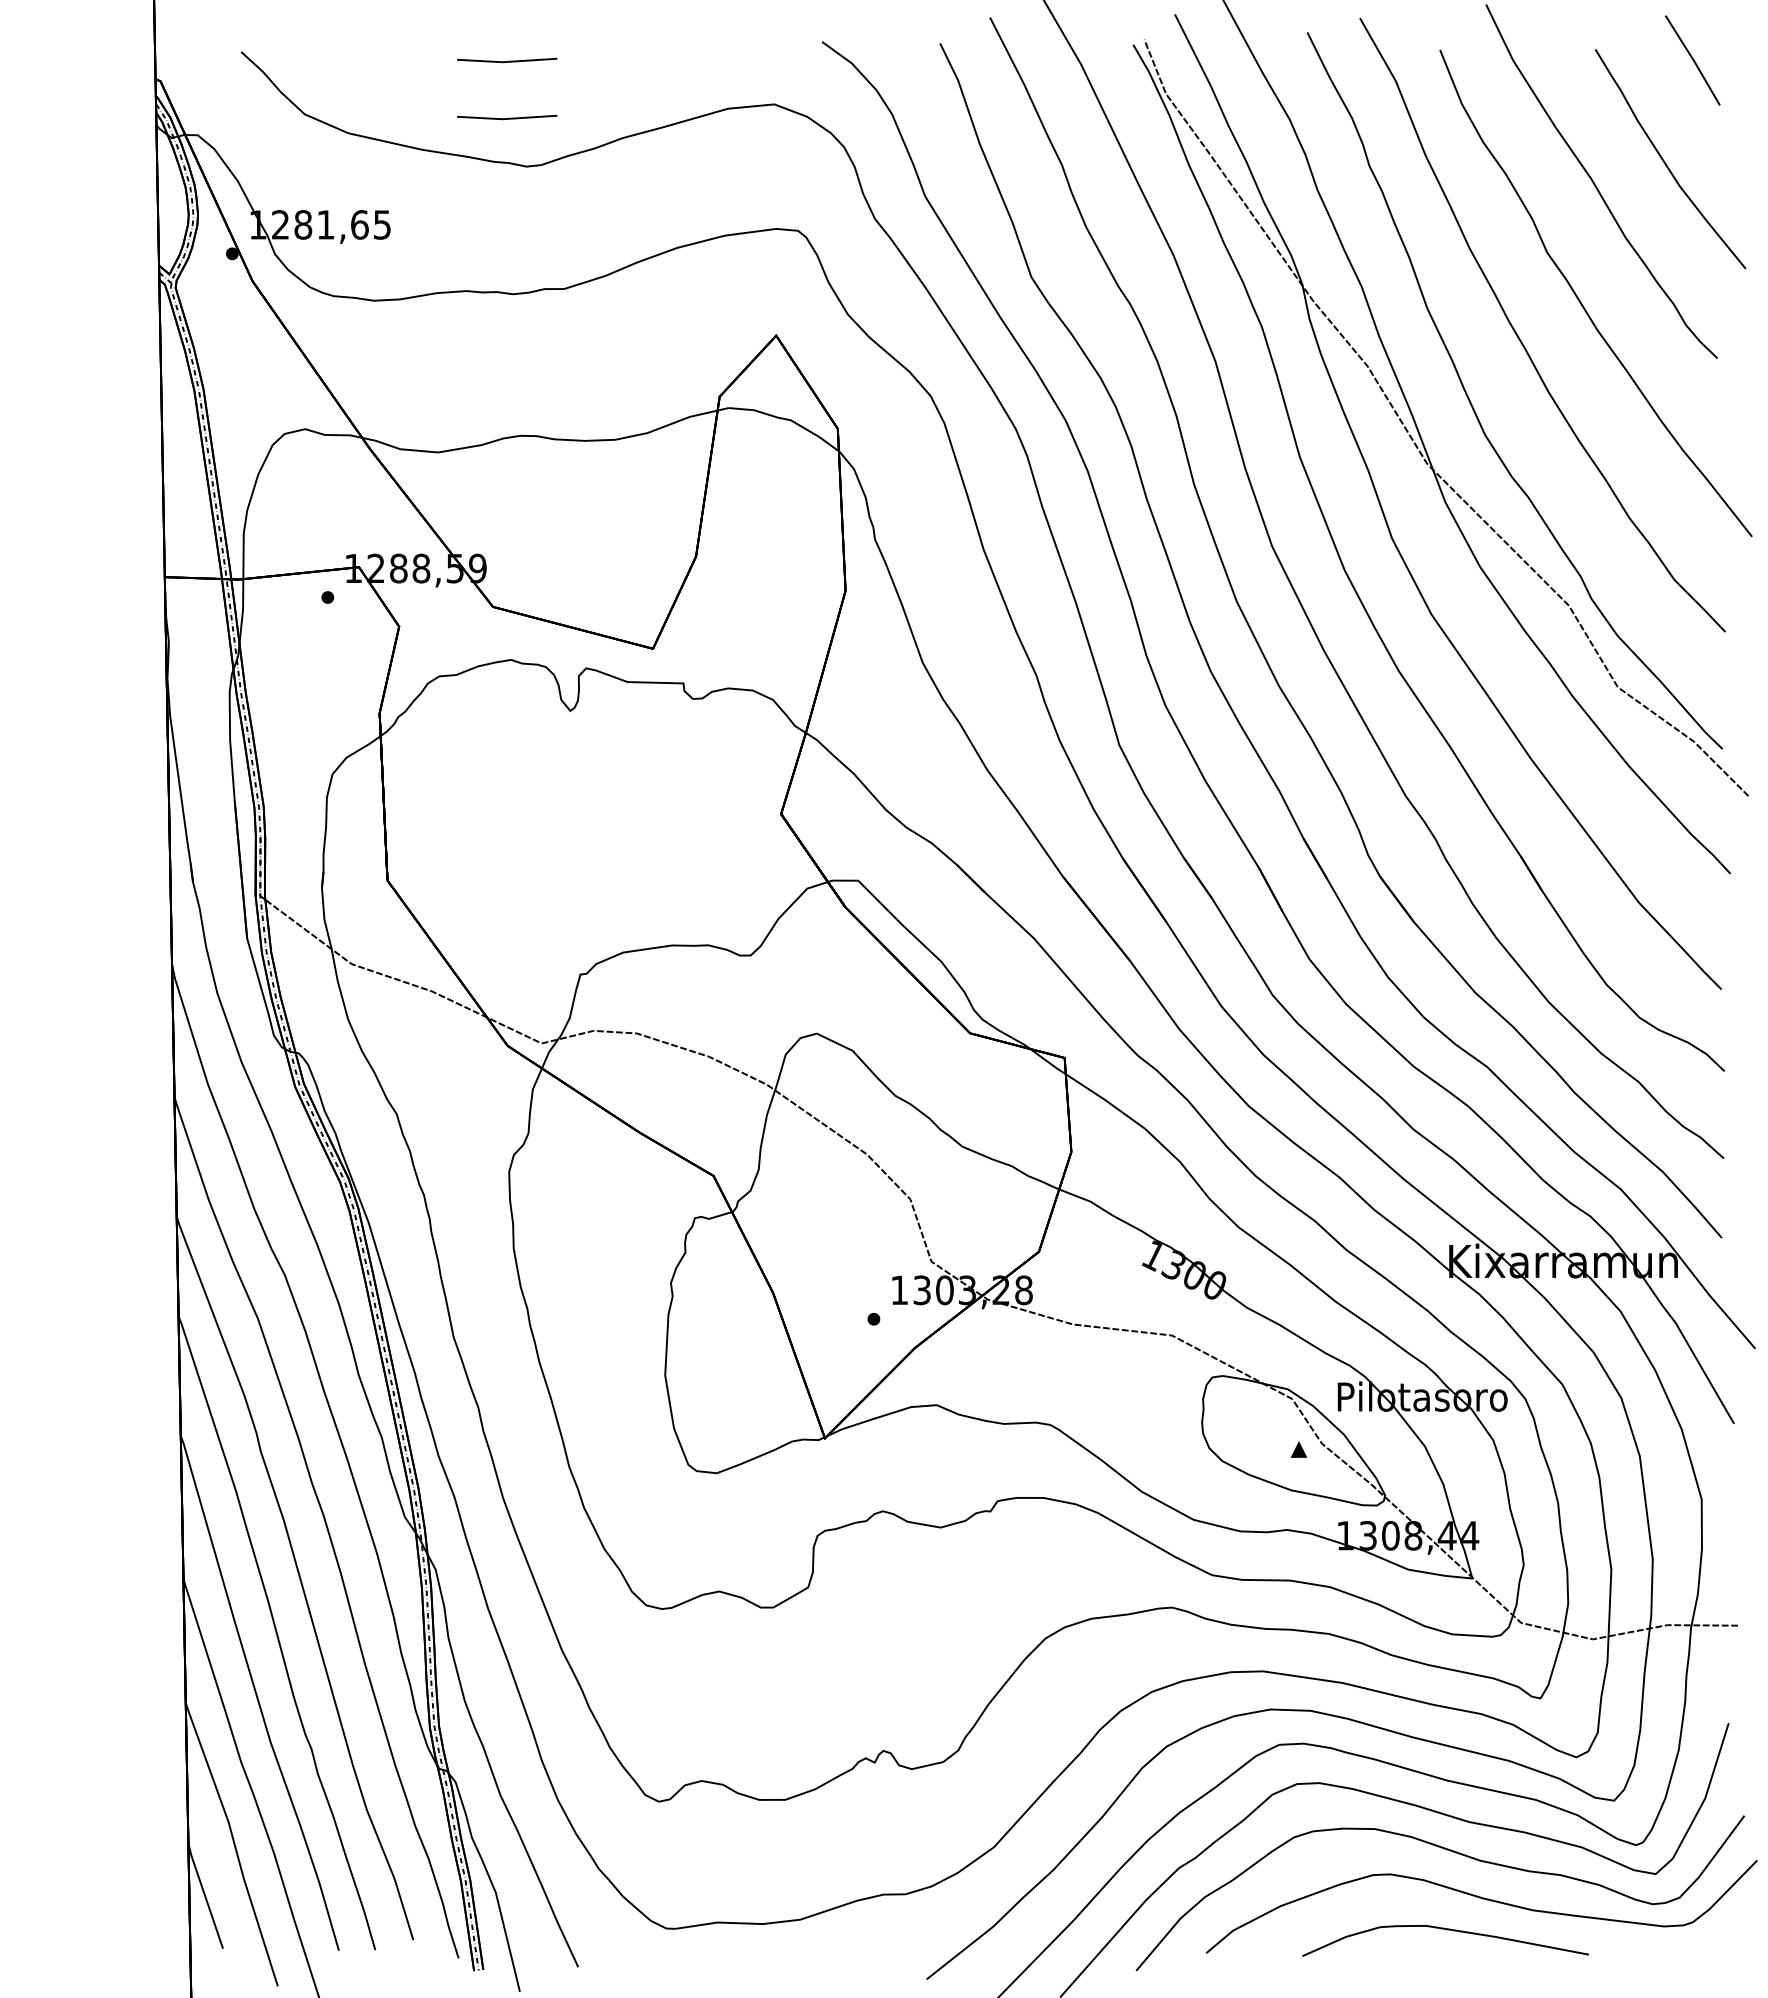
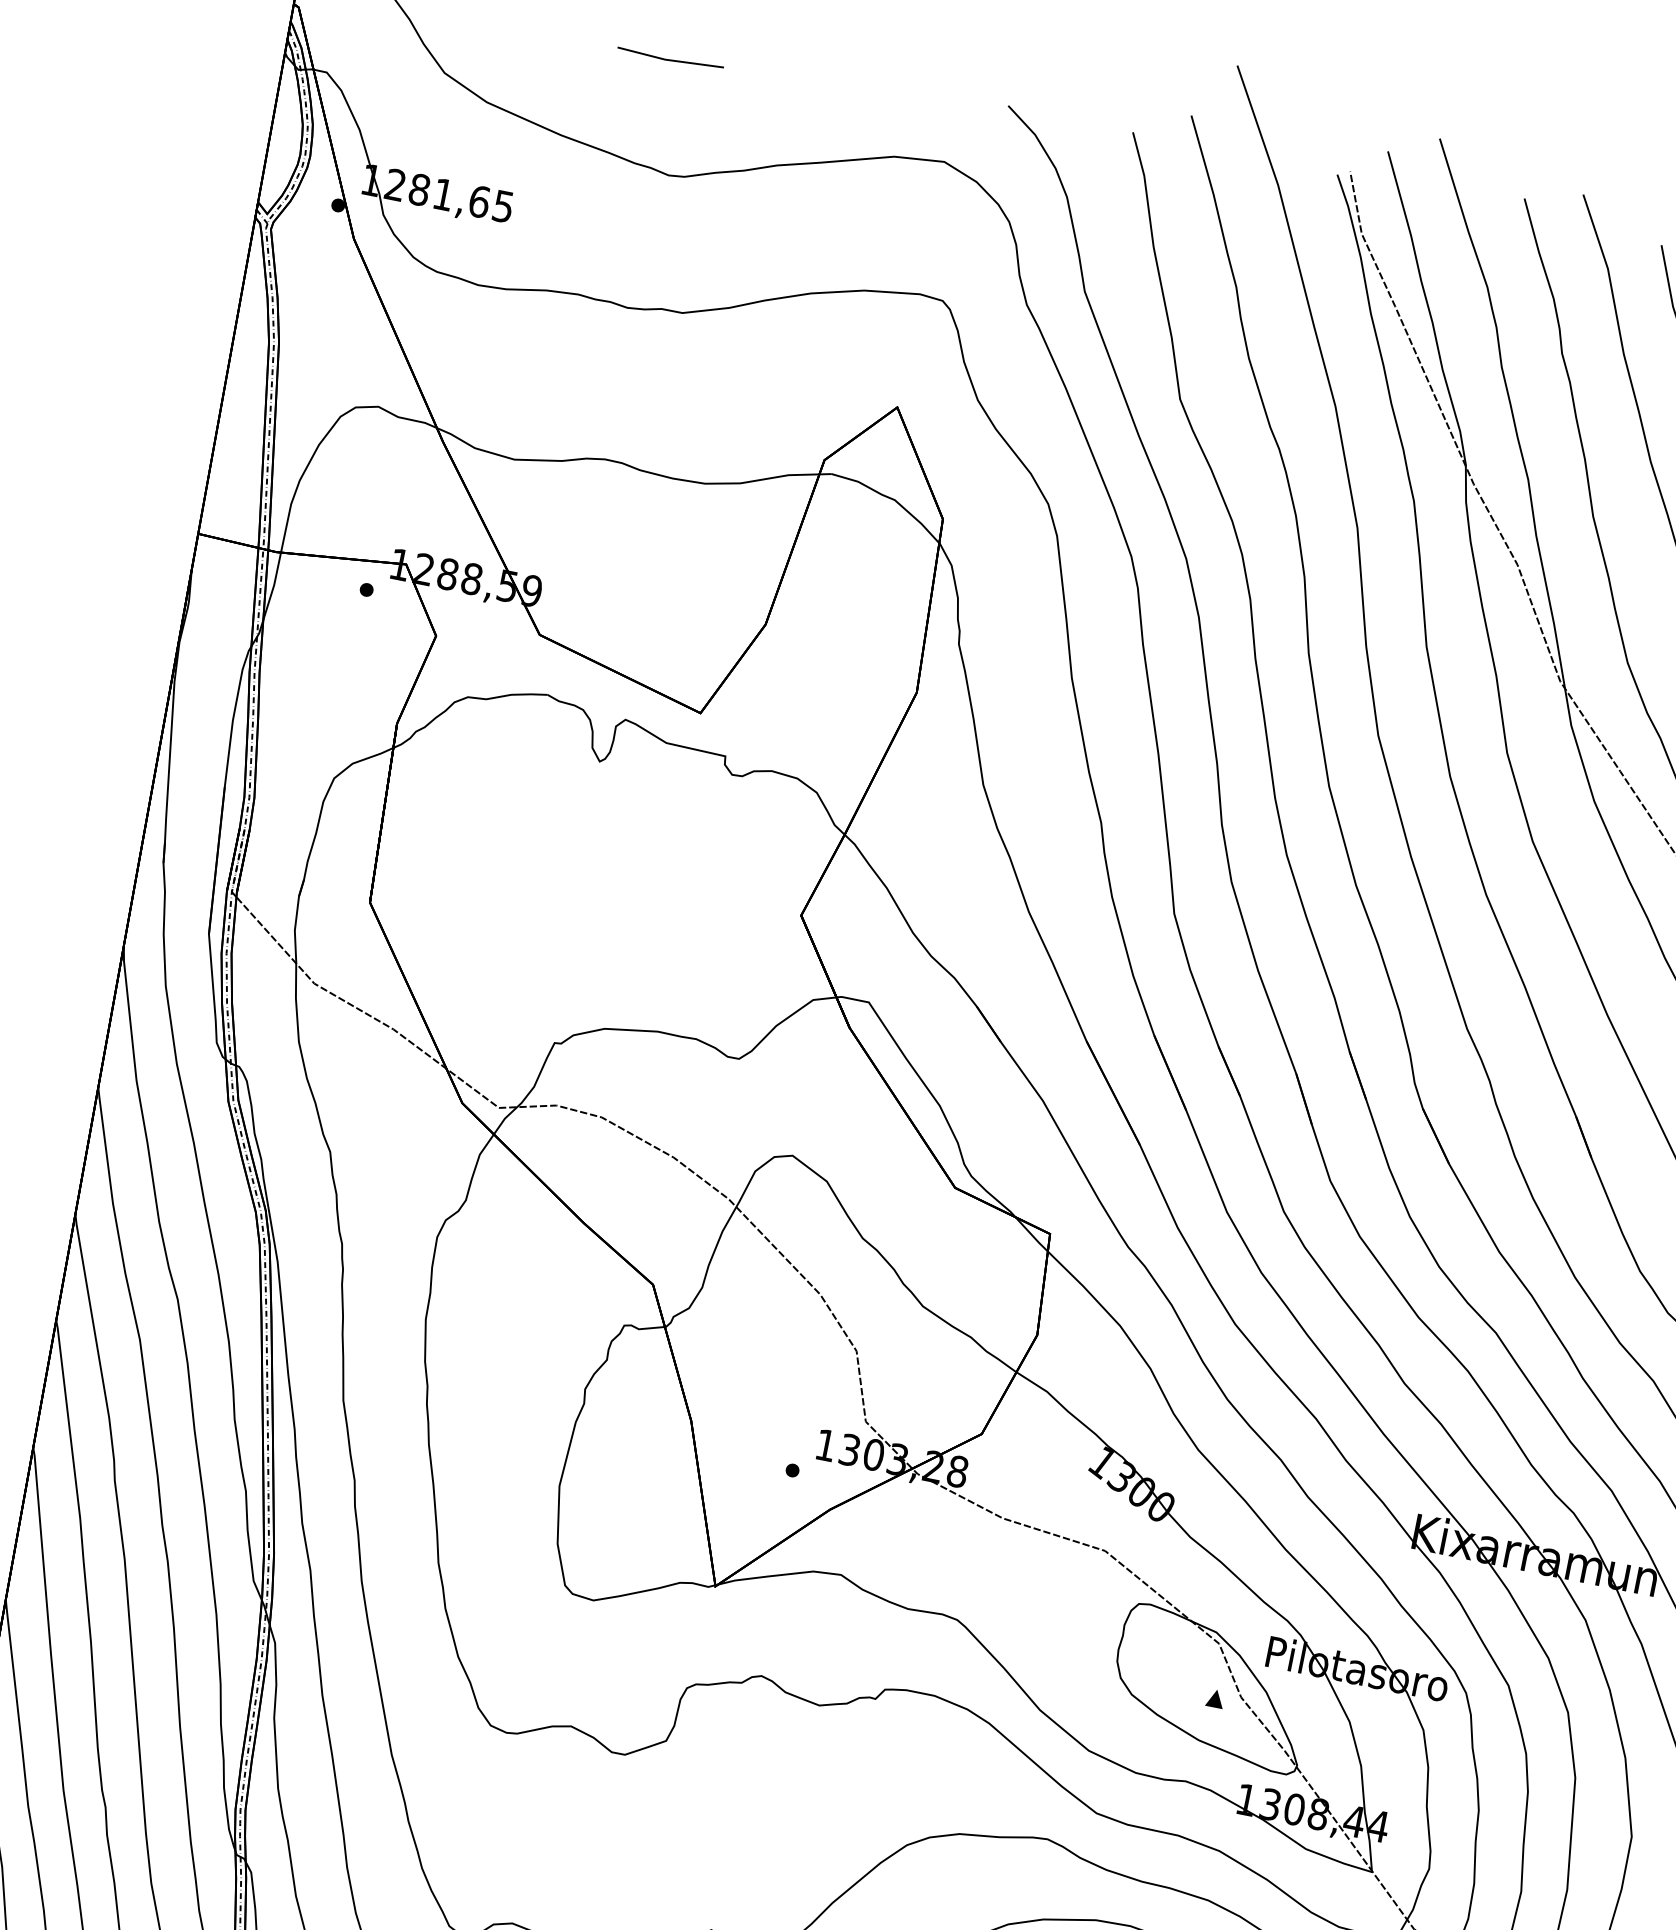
line: (507, 118) -> (658, 120), removed

